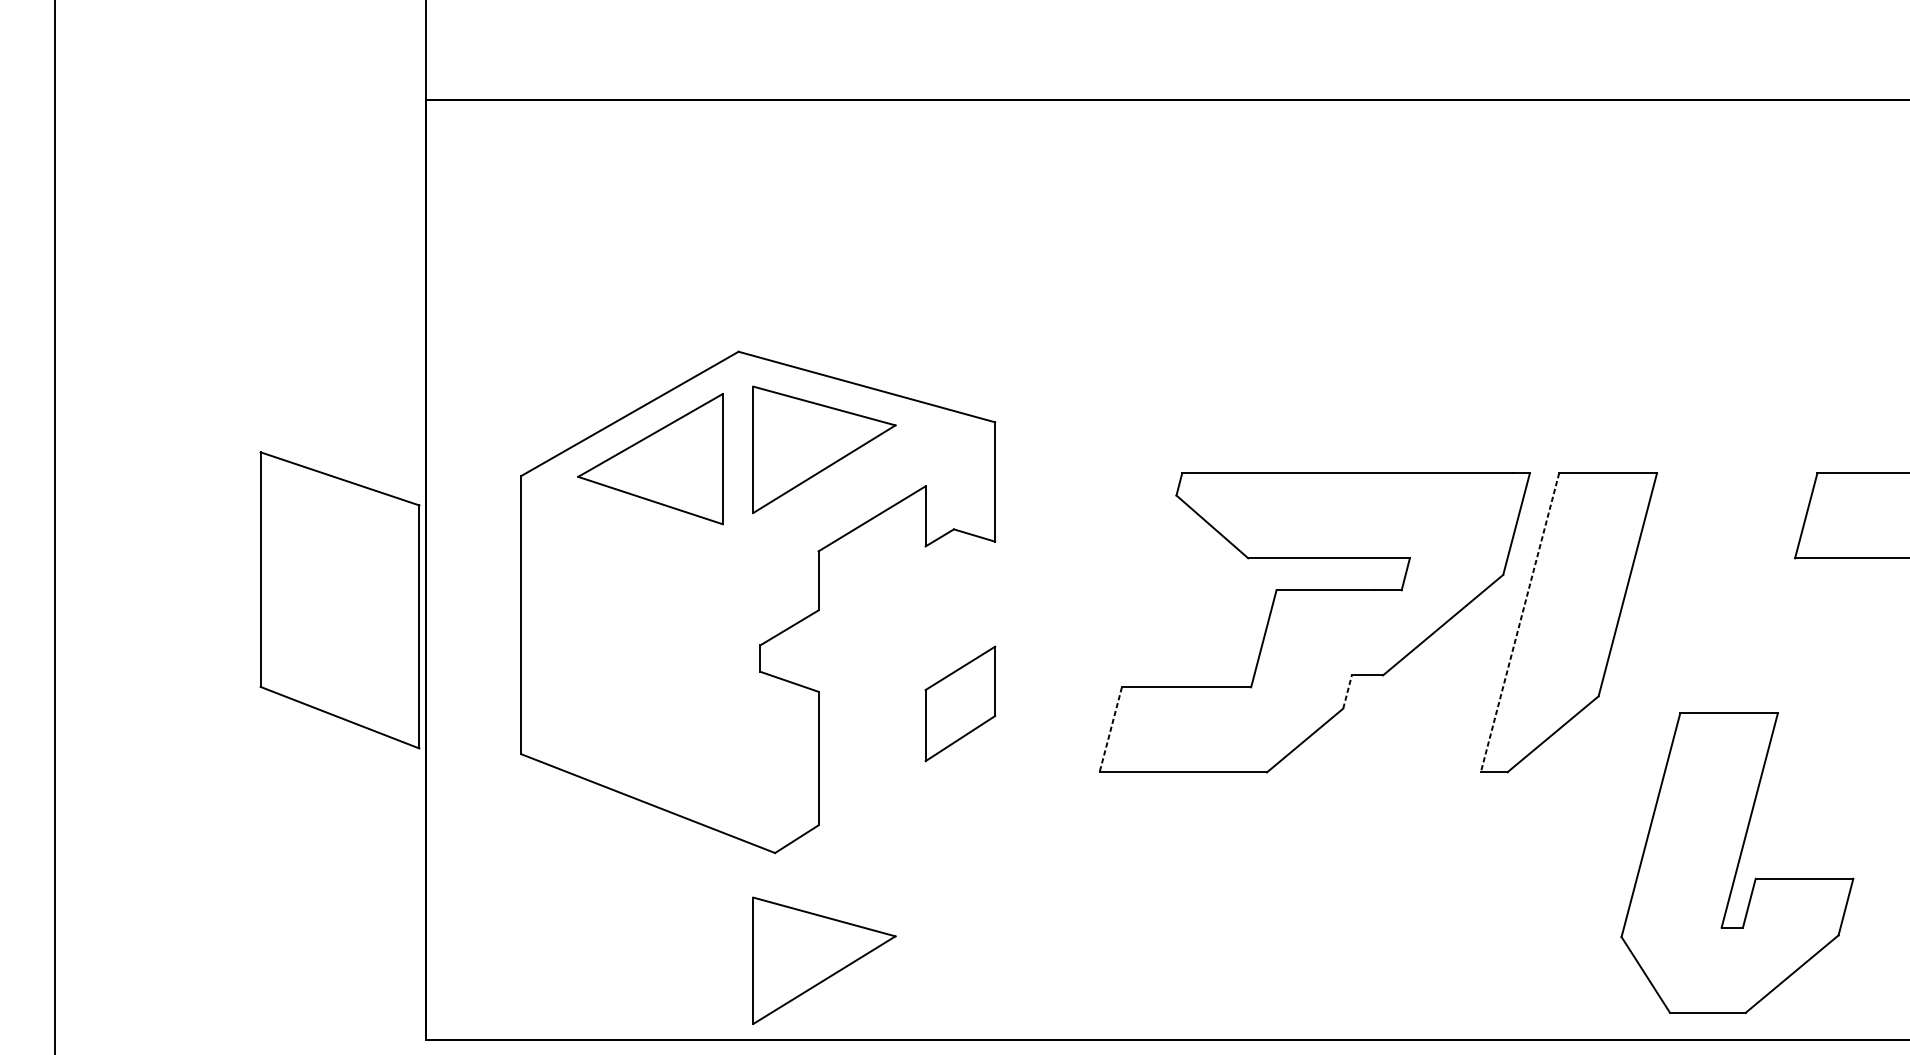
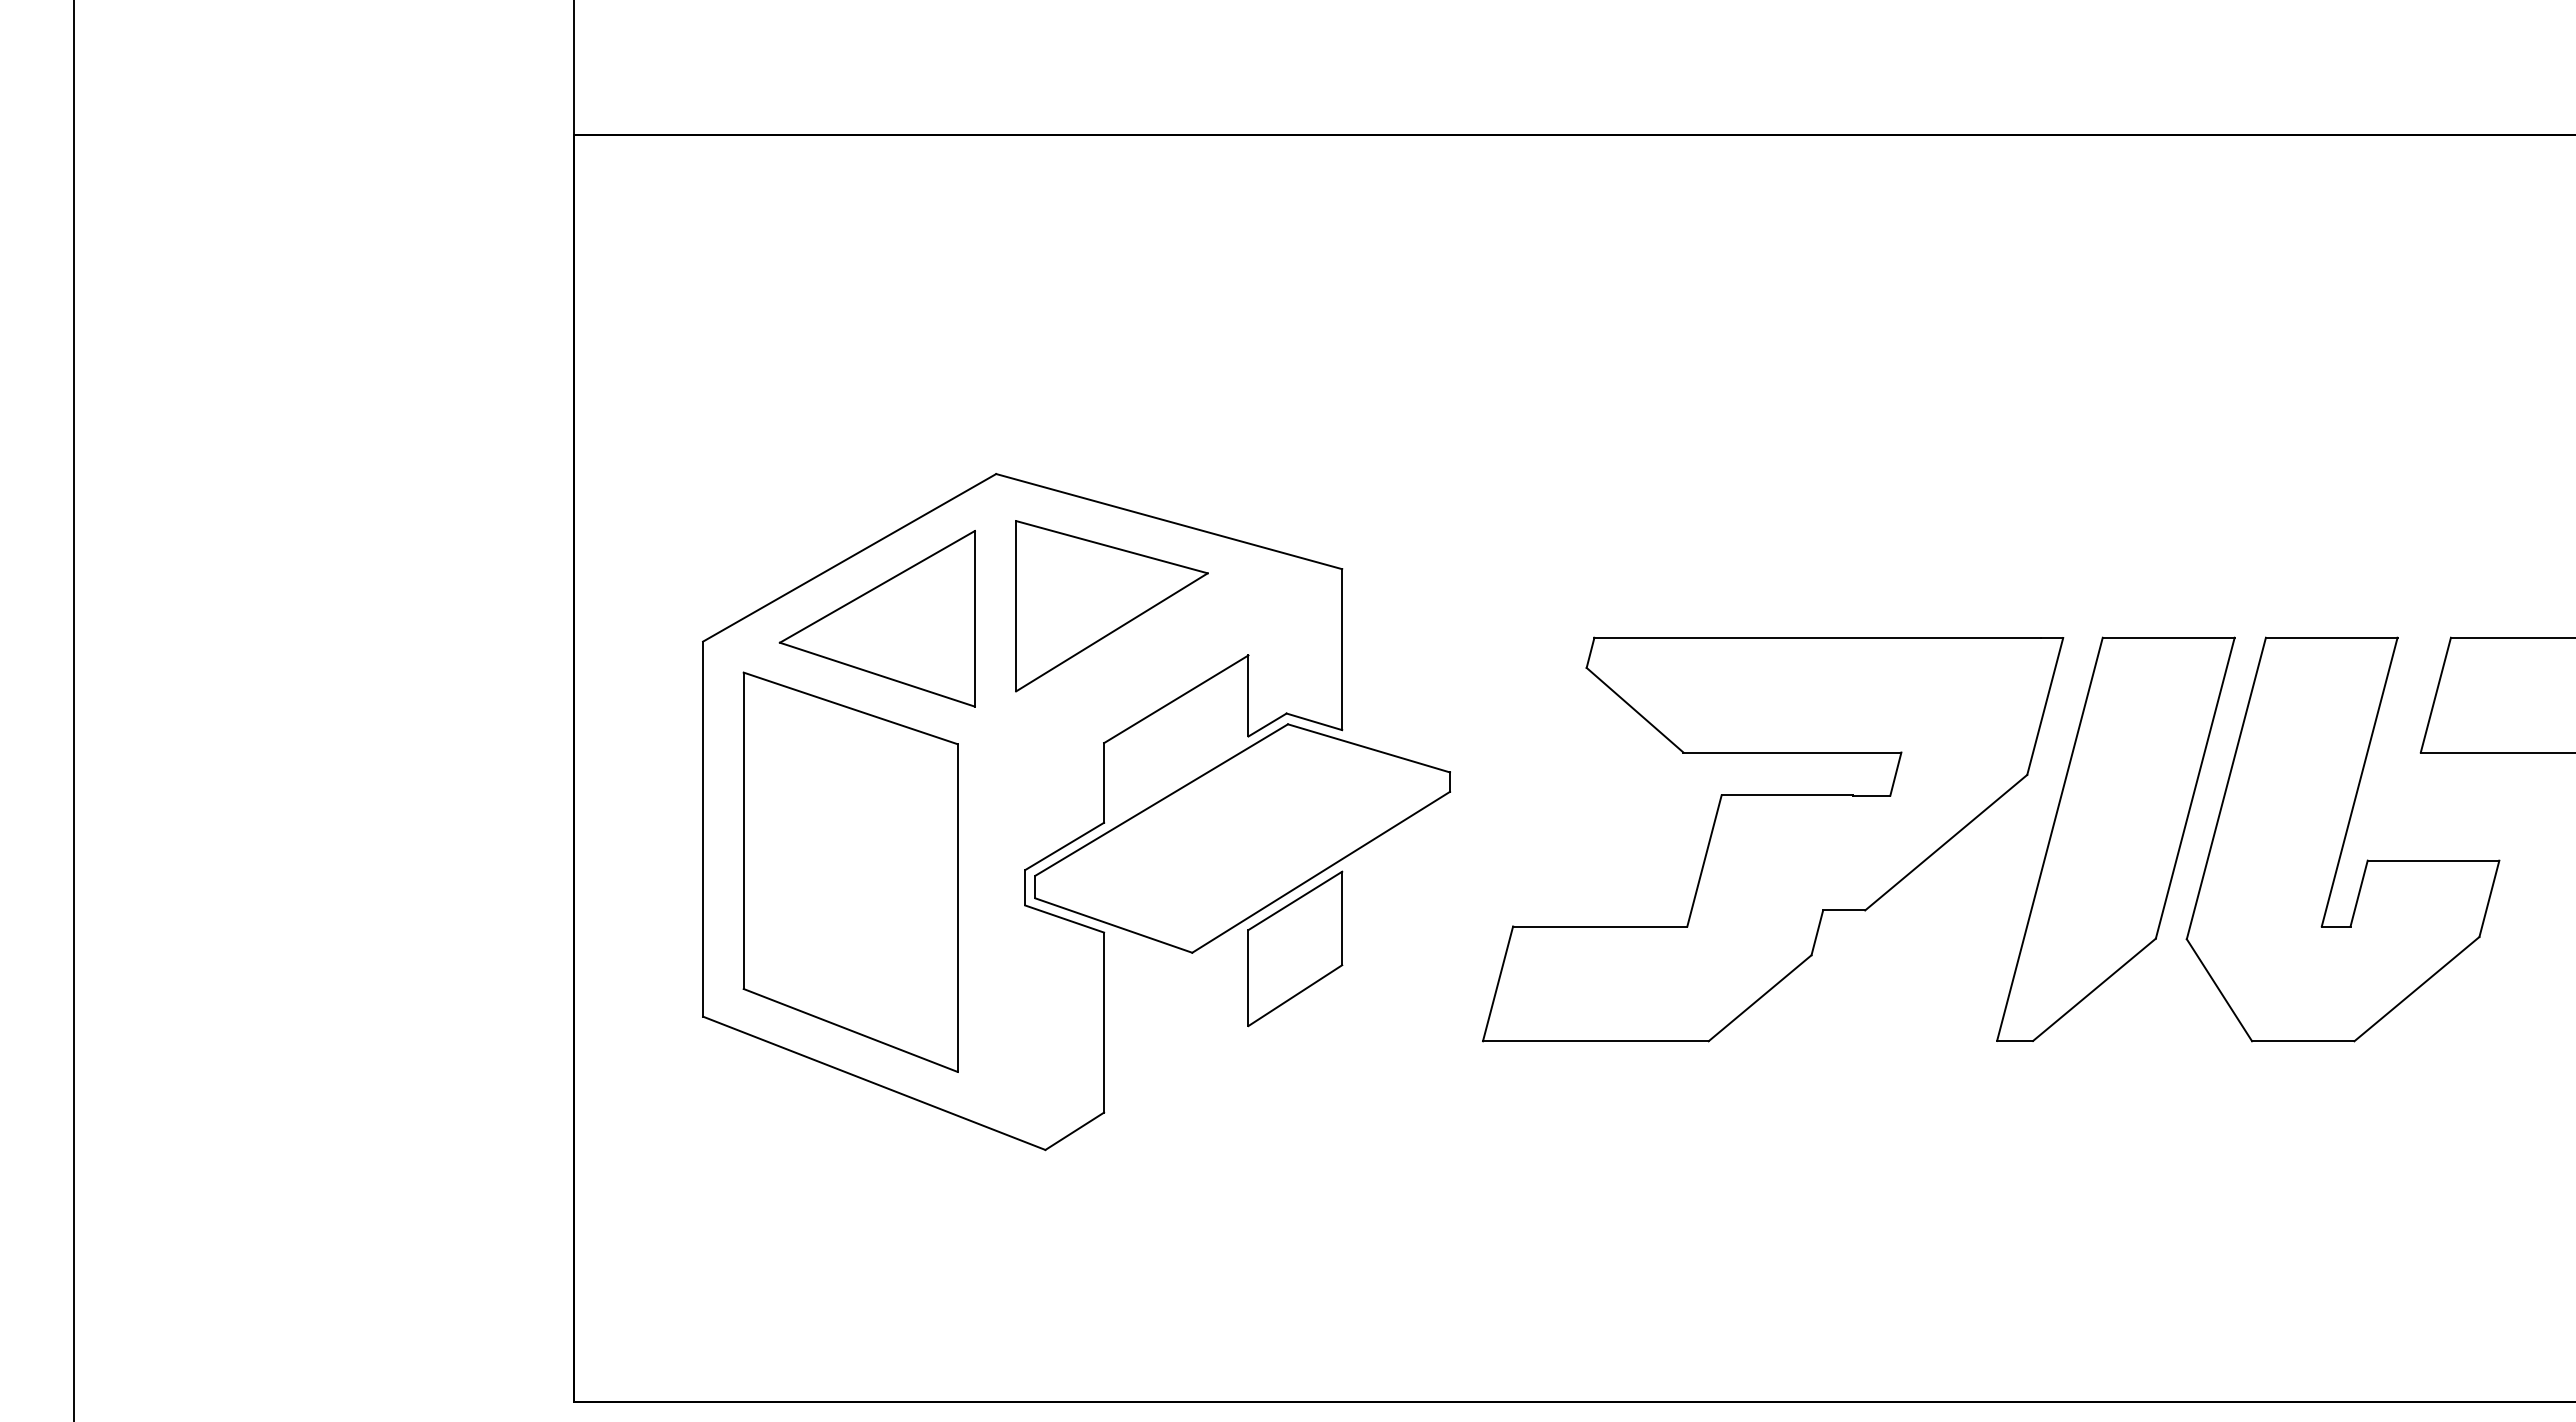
part: (339, 599) -> (850, 871), moved
part: (921, 622) -> (1242, 838), added
line: (1519, 622) -> (2049, 839), dashed -> solid
line: (1347, 691) -> (1817, 932), dashed -> solid
line: (1110, 730) -> (1497, 984), dashed -> solid
part: (1737, 863) -> (2342, 839), moved
part: (824, 960) -> (1111, 1295), removed

